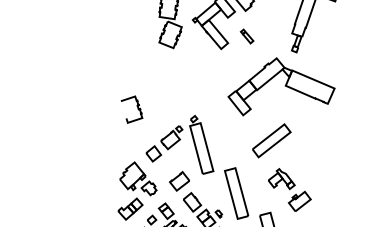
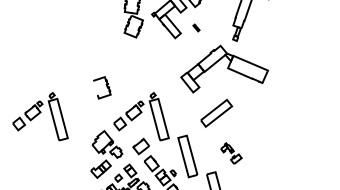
part: (247, 35) -> (196, 27), size x0.6
part: (56, 144) -> (40, 116), added
part: (289, 189) -> (231, 153), size x0.6

